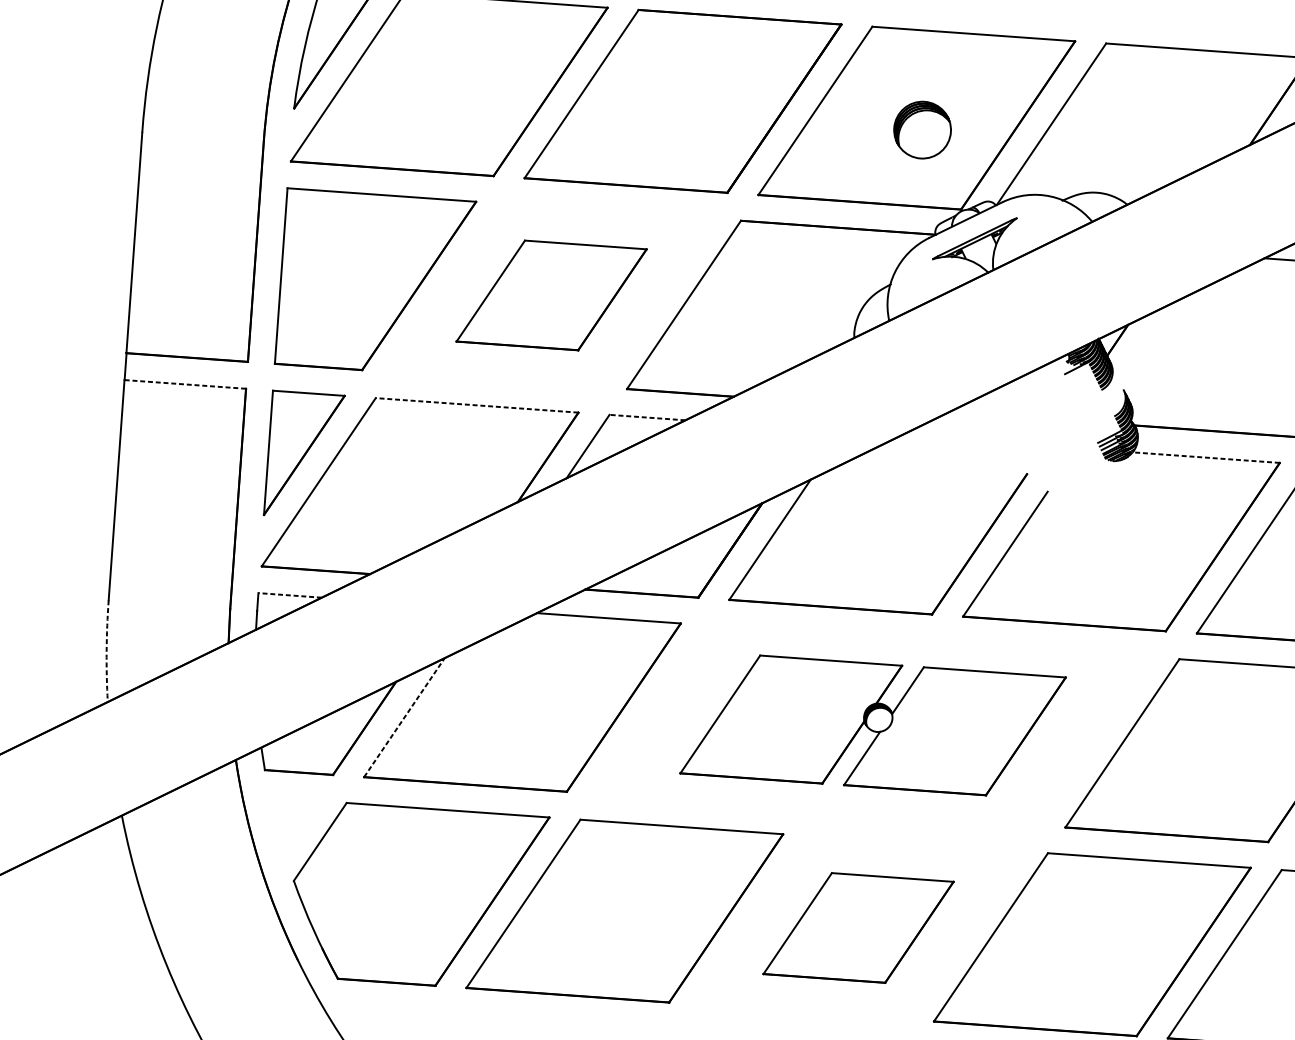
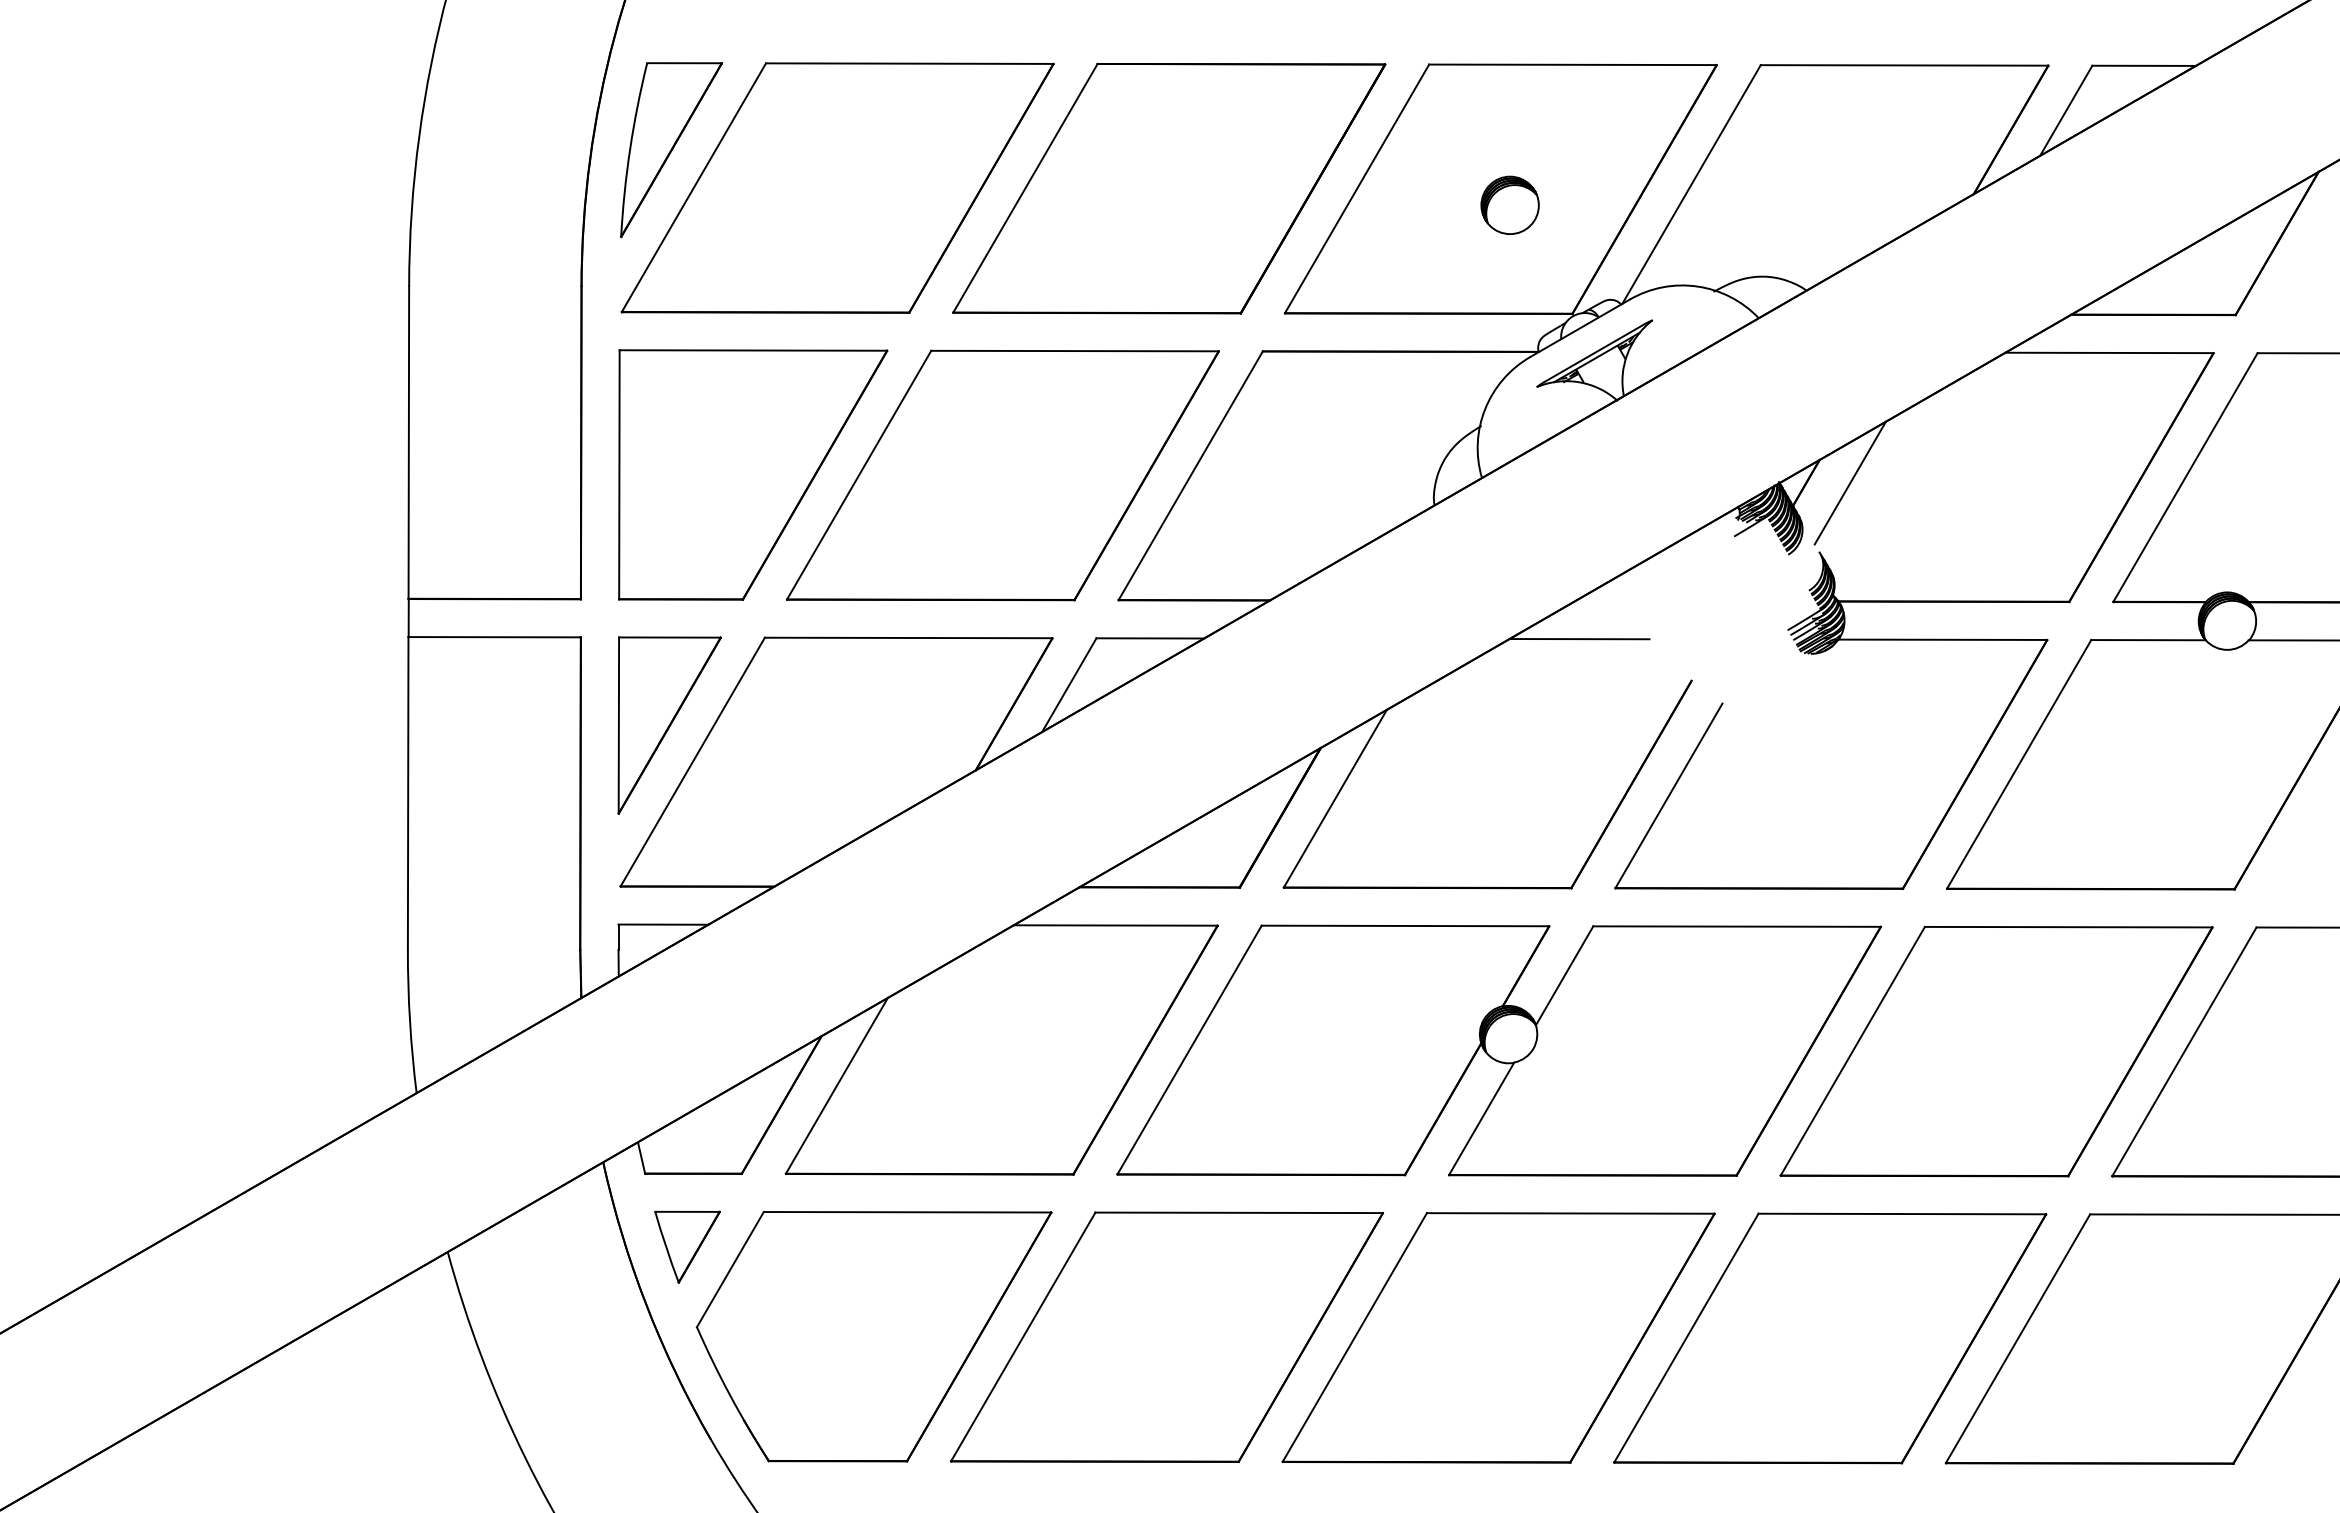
part: (922, 129) -> (1509, 204), size x0.71
part: (551, 295) -> (1002, 475), size x1.67
line: (1148, 342) -> (1849, 482), added
line: (185, 384) -> (494, 637), dashed -> solid
line: (477, 405) -> (908, 637), dashed -> solid
line: (647, 417) -> (1150, 638), dashed -> solid
line: (950, 439) -> (1579, 639), added
line: (1205, 457) -> (1942, 639), dashed -> solid
line: (290, 595) -> (663, 924), dashed -> solid
arc: (106, 651) -> (410, 1021), dashed -> solid
line: (404, 717) -> (836, 1085), dashed -> solid
part: (872, 725) -> (1498, 1050), size x1.43
part: (291, 823) -> (687, 1246), added
part: (858, 927) -> (1498, 1337), size x1.67

